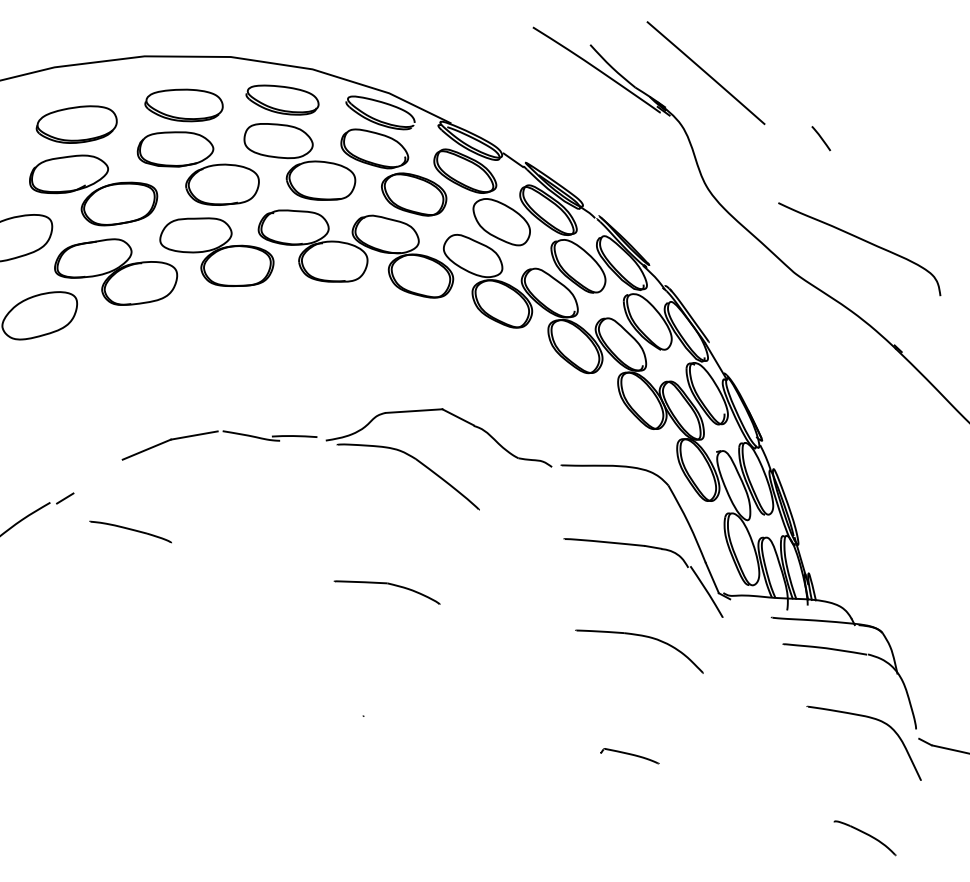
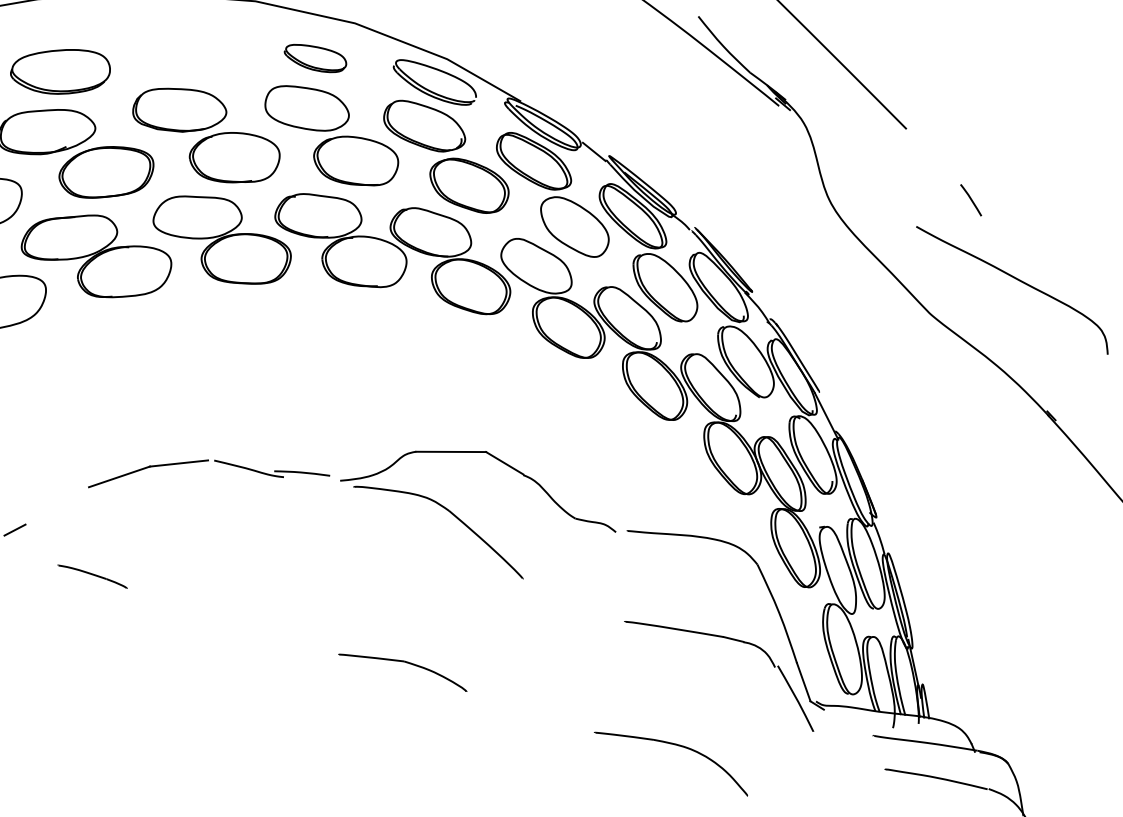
part: (282, 99) -> (315, 57), size x0.7
part: (183, 105) -> (193, 56), removed
line: (821, 138) -> (971, 200), moved
part: (130, 531) -> (92, 576), size x0.7
part: (639, 636) -> (672, 745), moved

